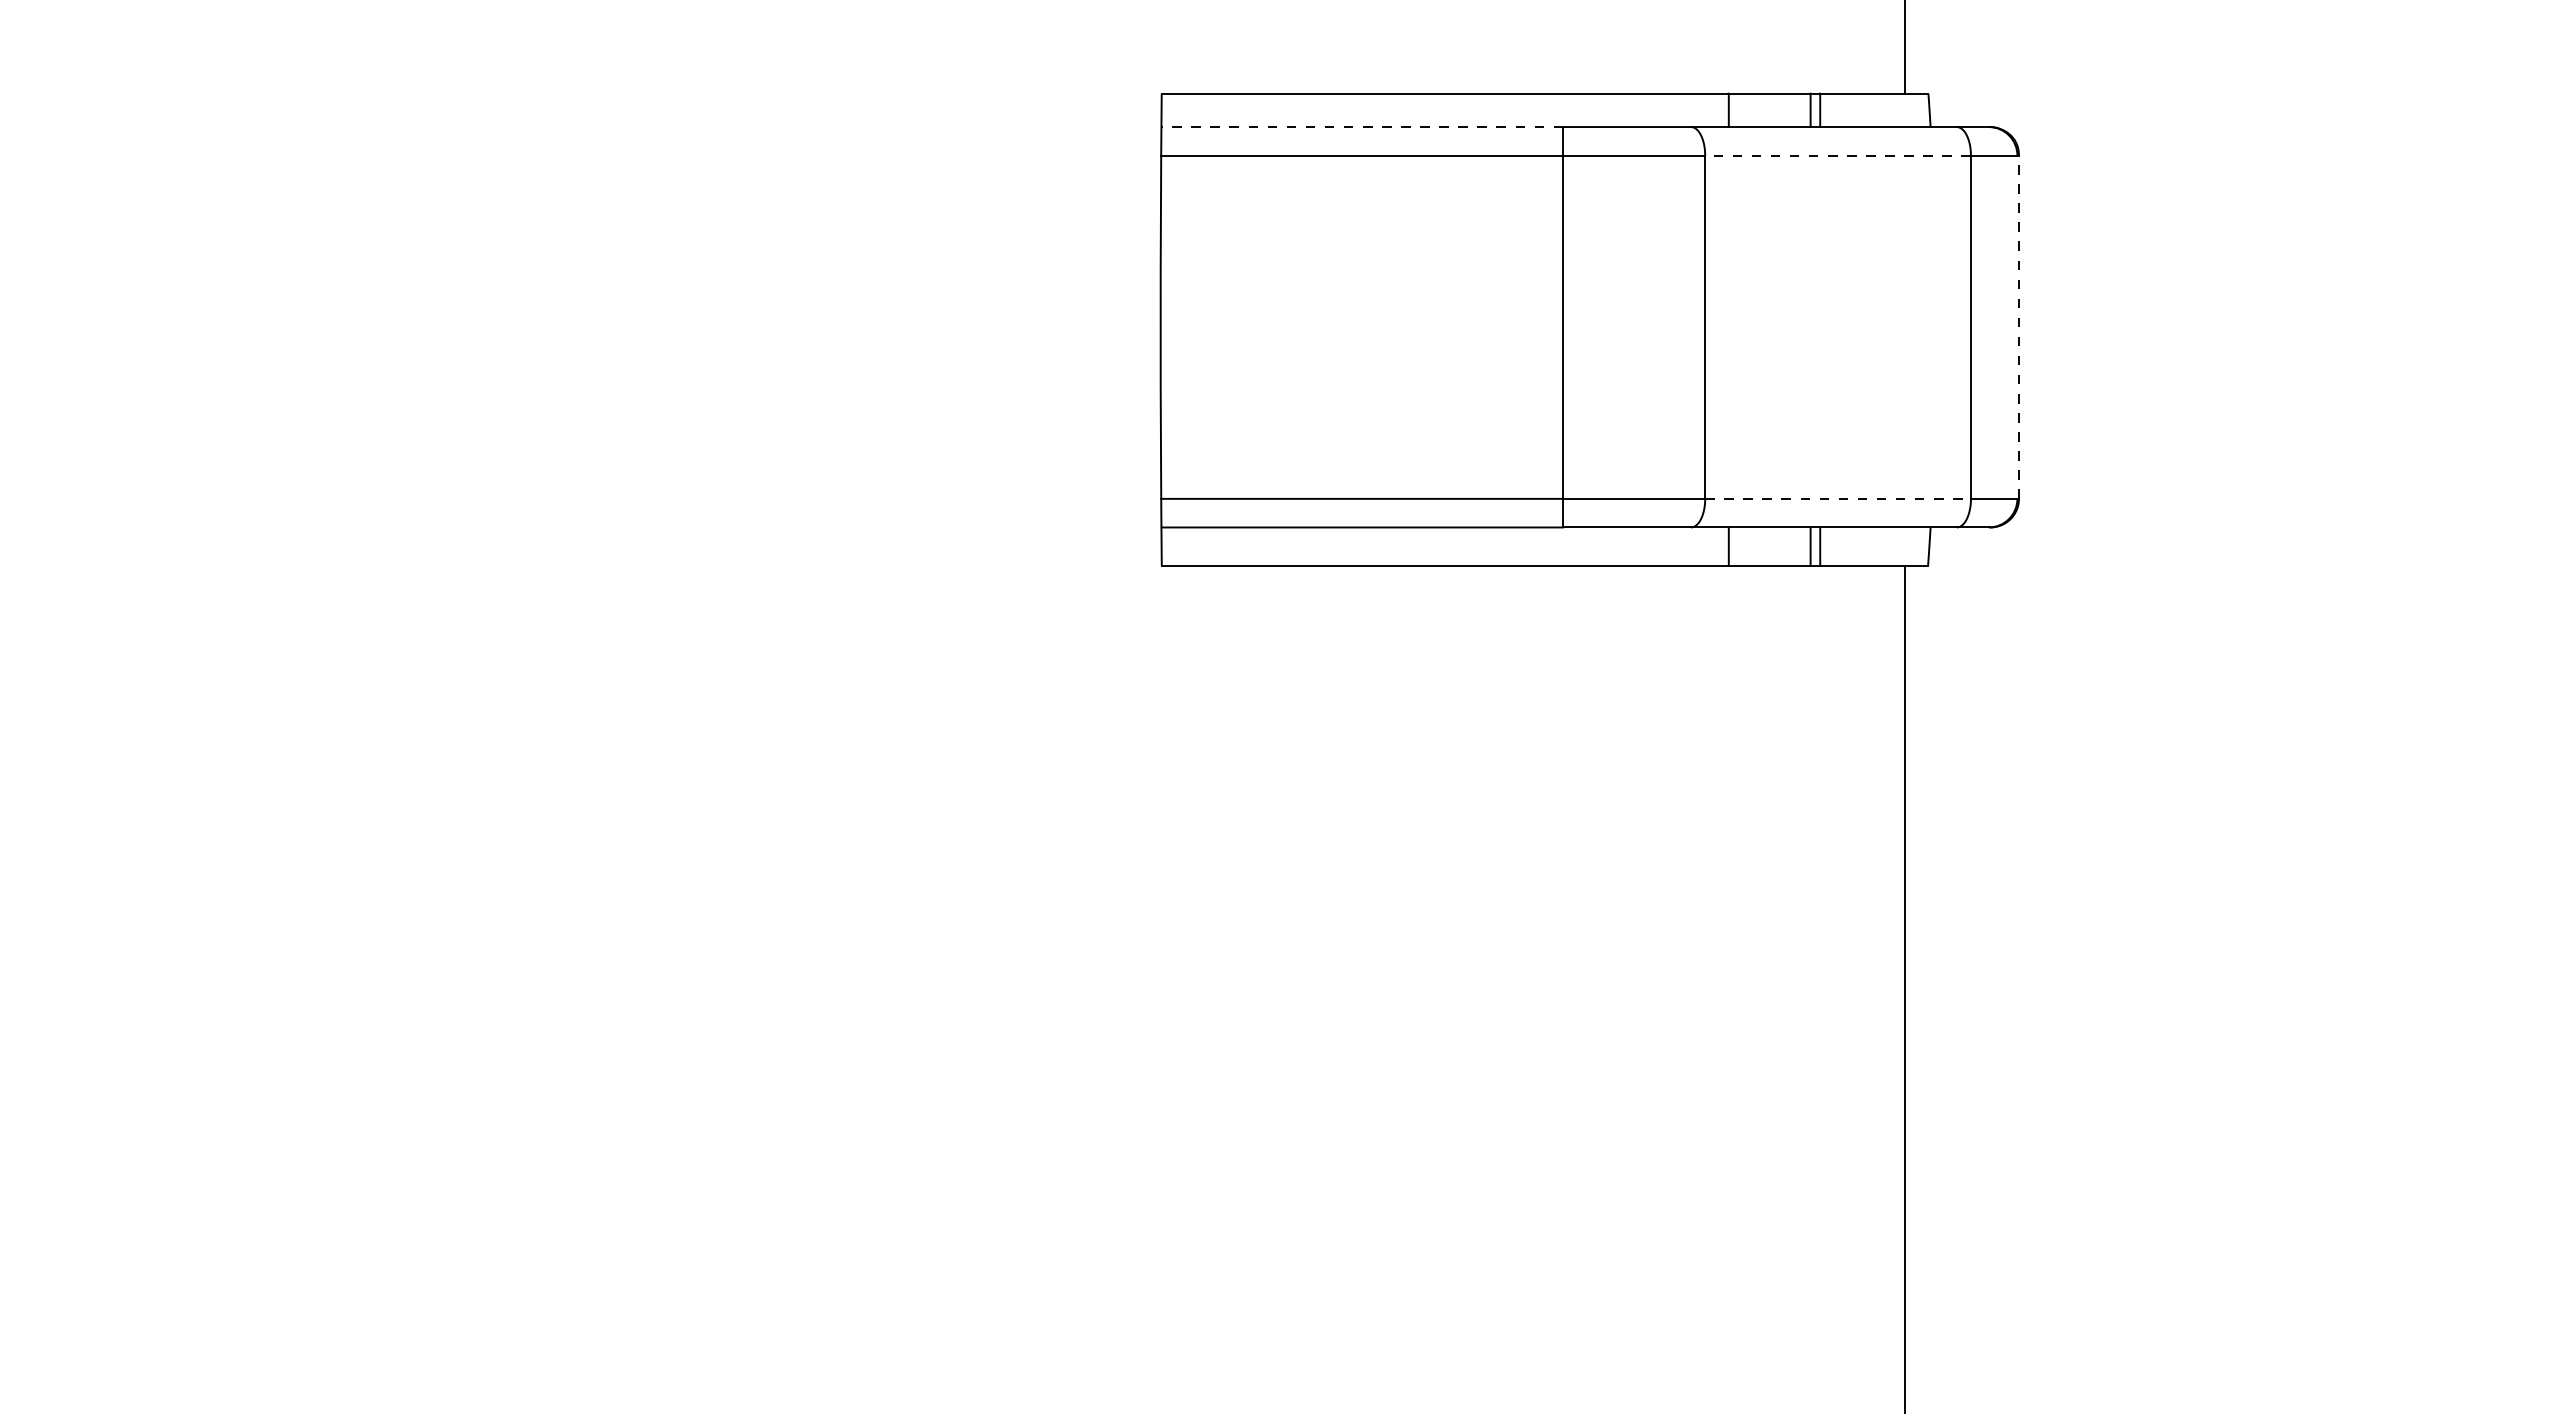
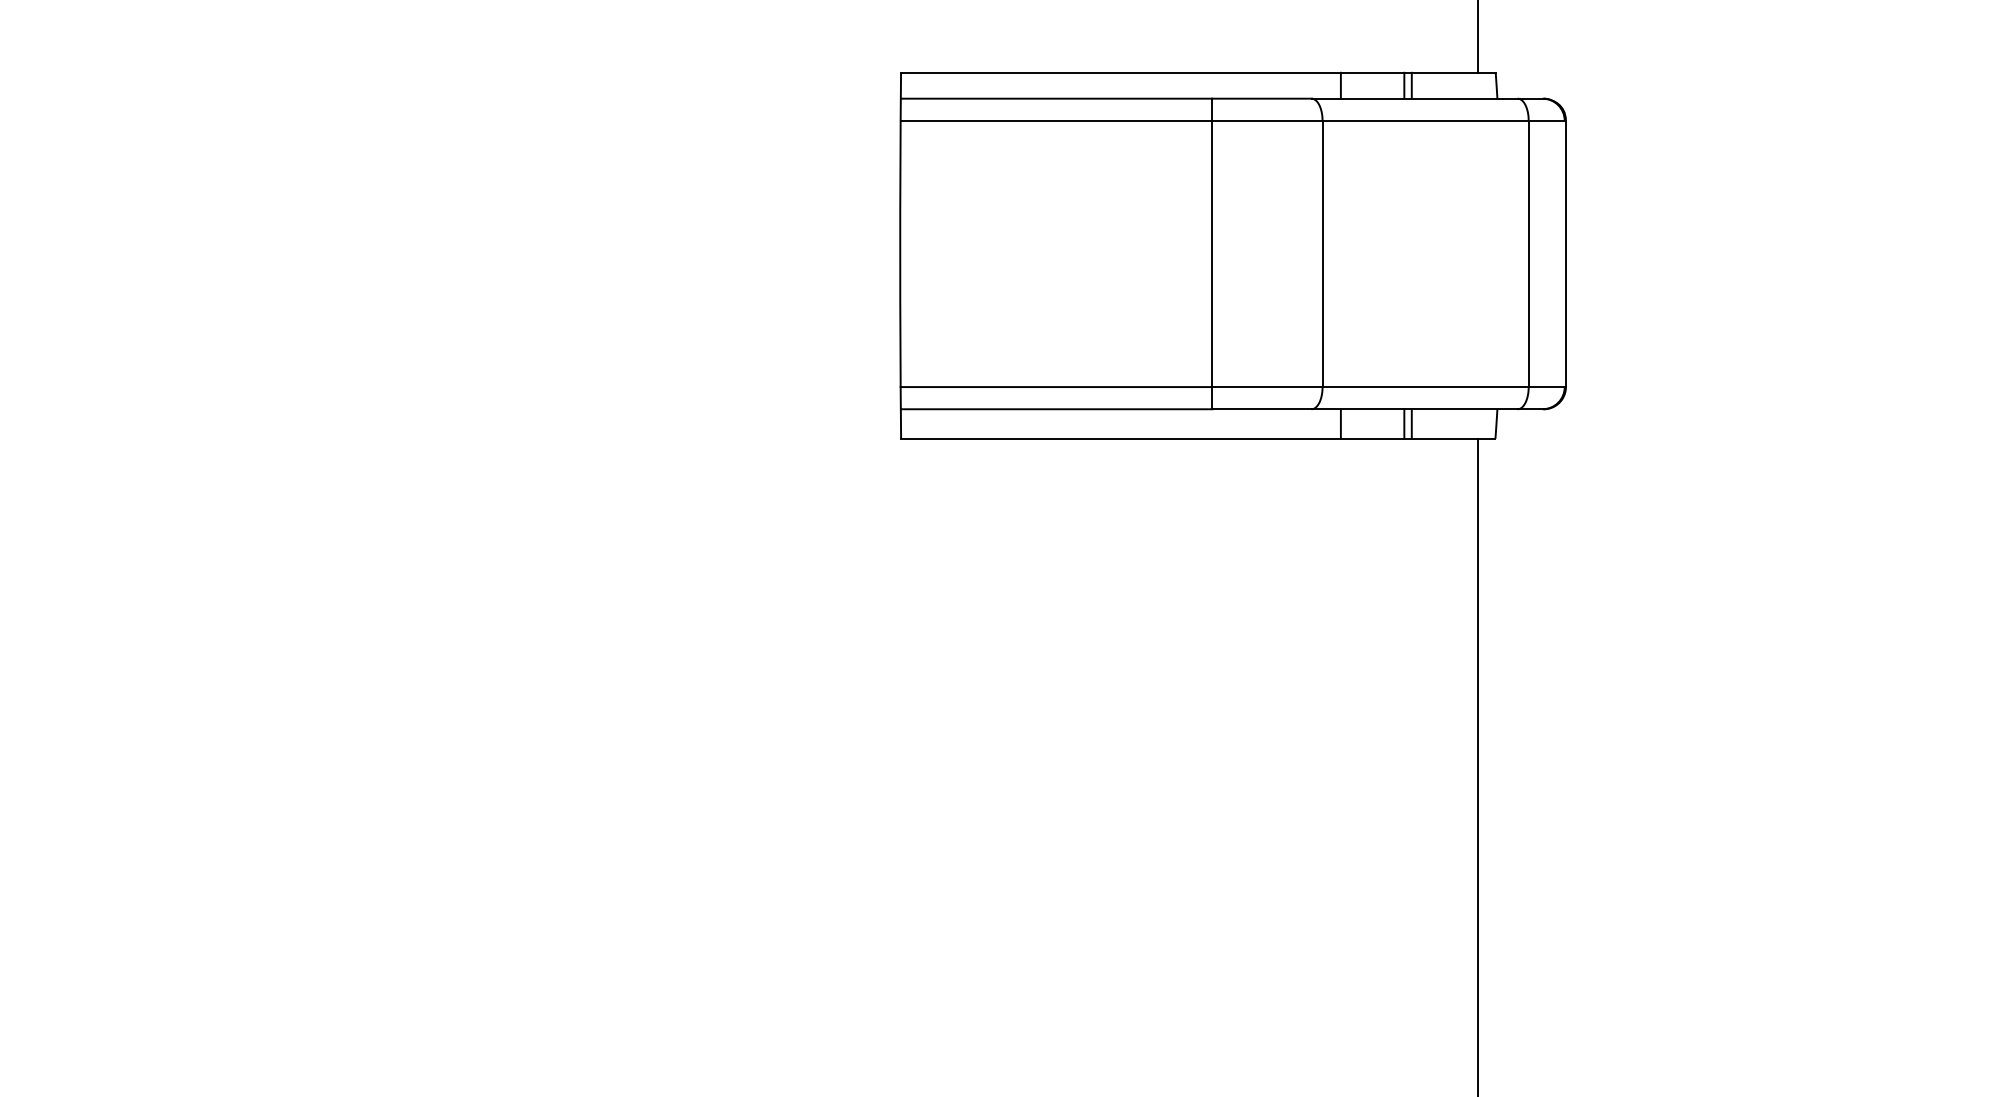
line: (1362, 127) -> (1056, 99), dashed -> solid
line: (1838, 155) -> (1425, 120), dashed -> solid
line: (2018, 327) -> (1565, 254), dashed -> solid
line: (1838, 498) -> (1425, 386), dashed -> solid

